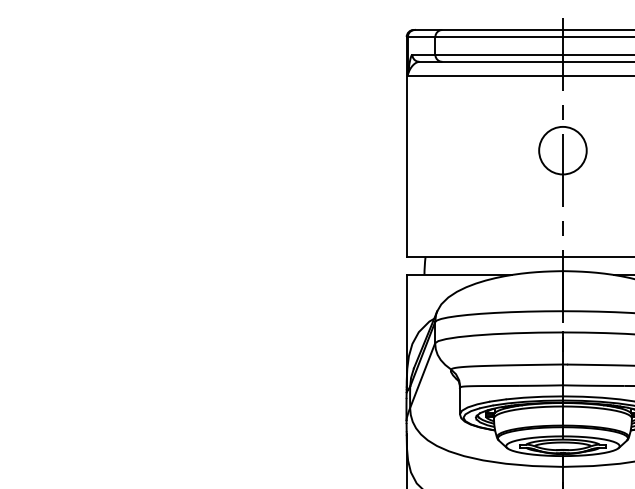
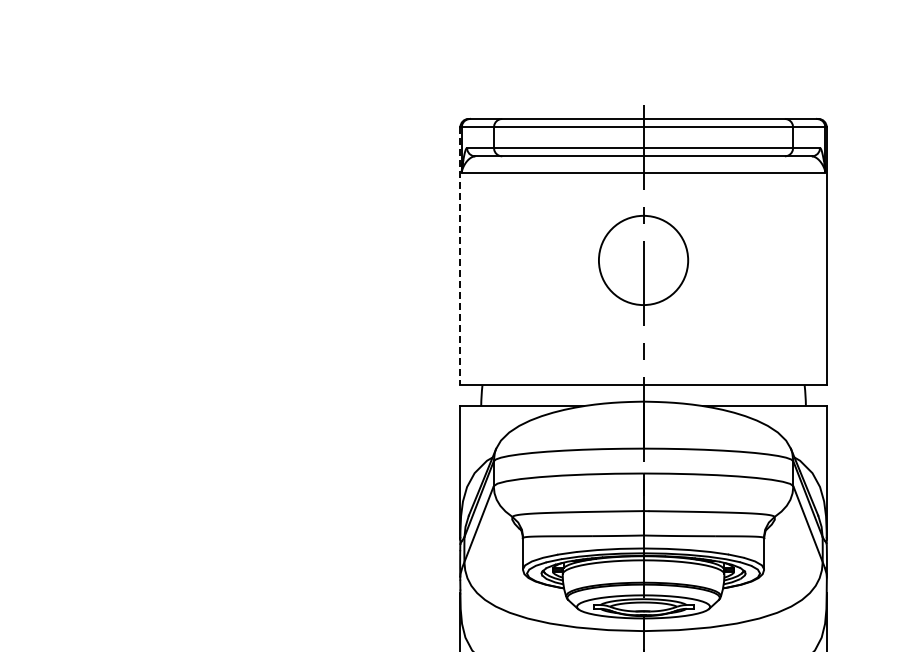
line: (406, 147) -> (460, 256), solid -> dashed
circle: (562, 150) -> (643, 260), size x1.6

